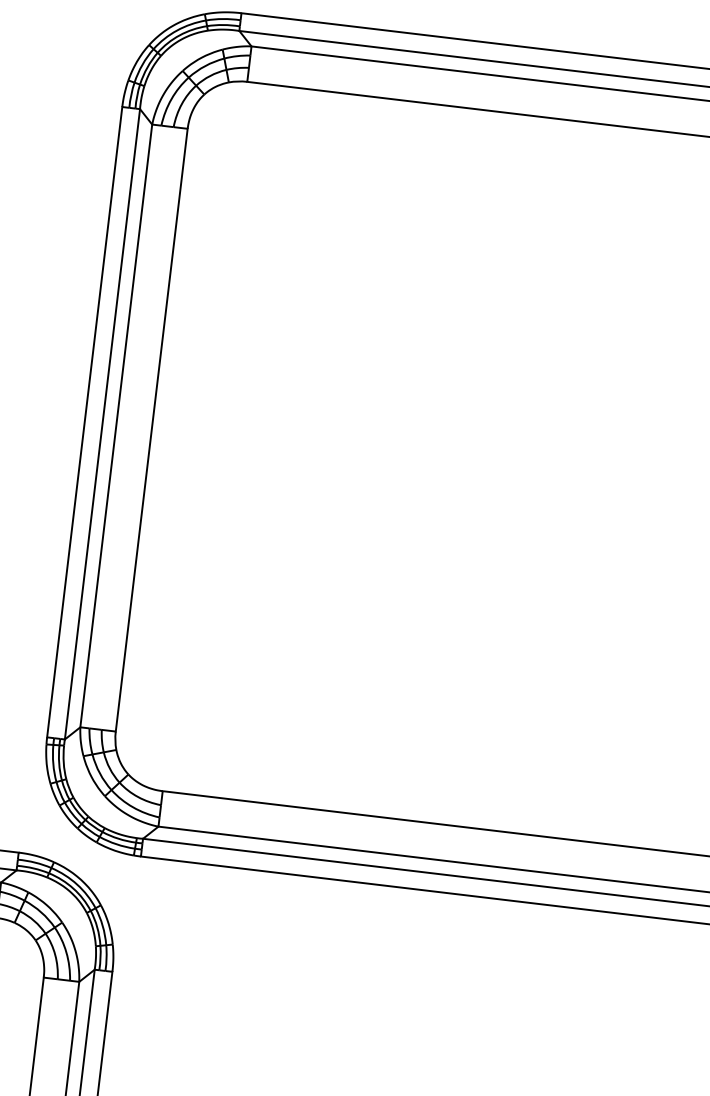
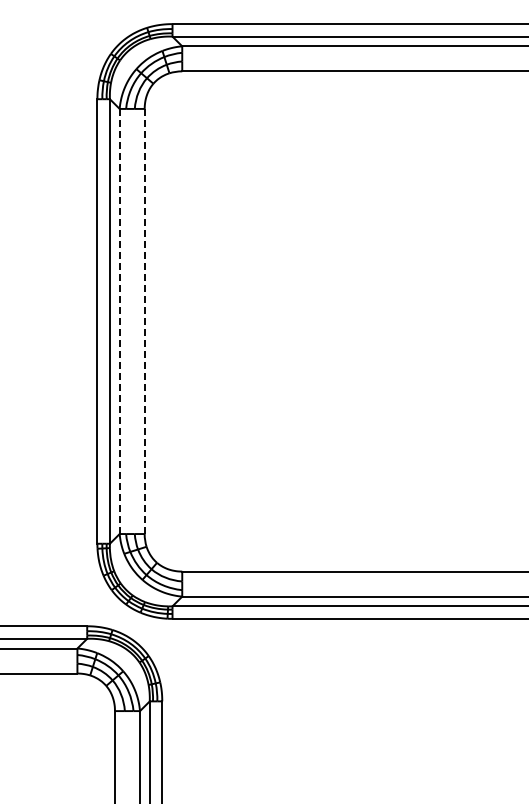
line: (116, 425) -> (119, 321), solid -> dashed
line: (151, 430) -> (144, 321), solid -> dashed

